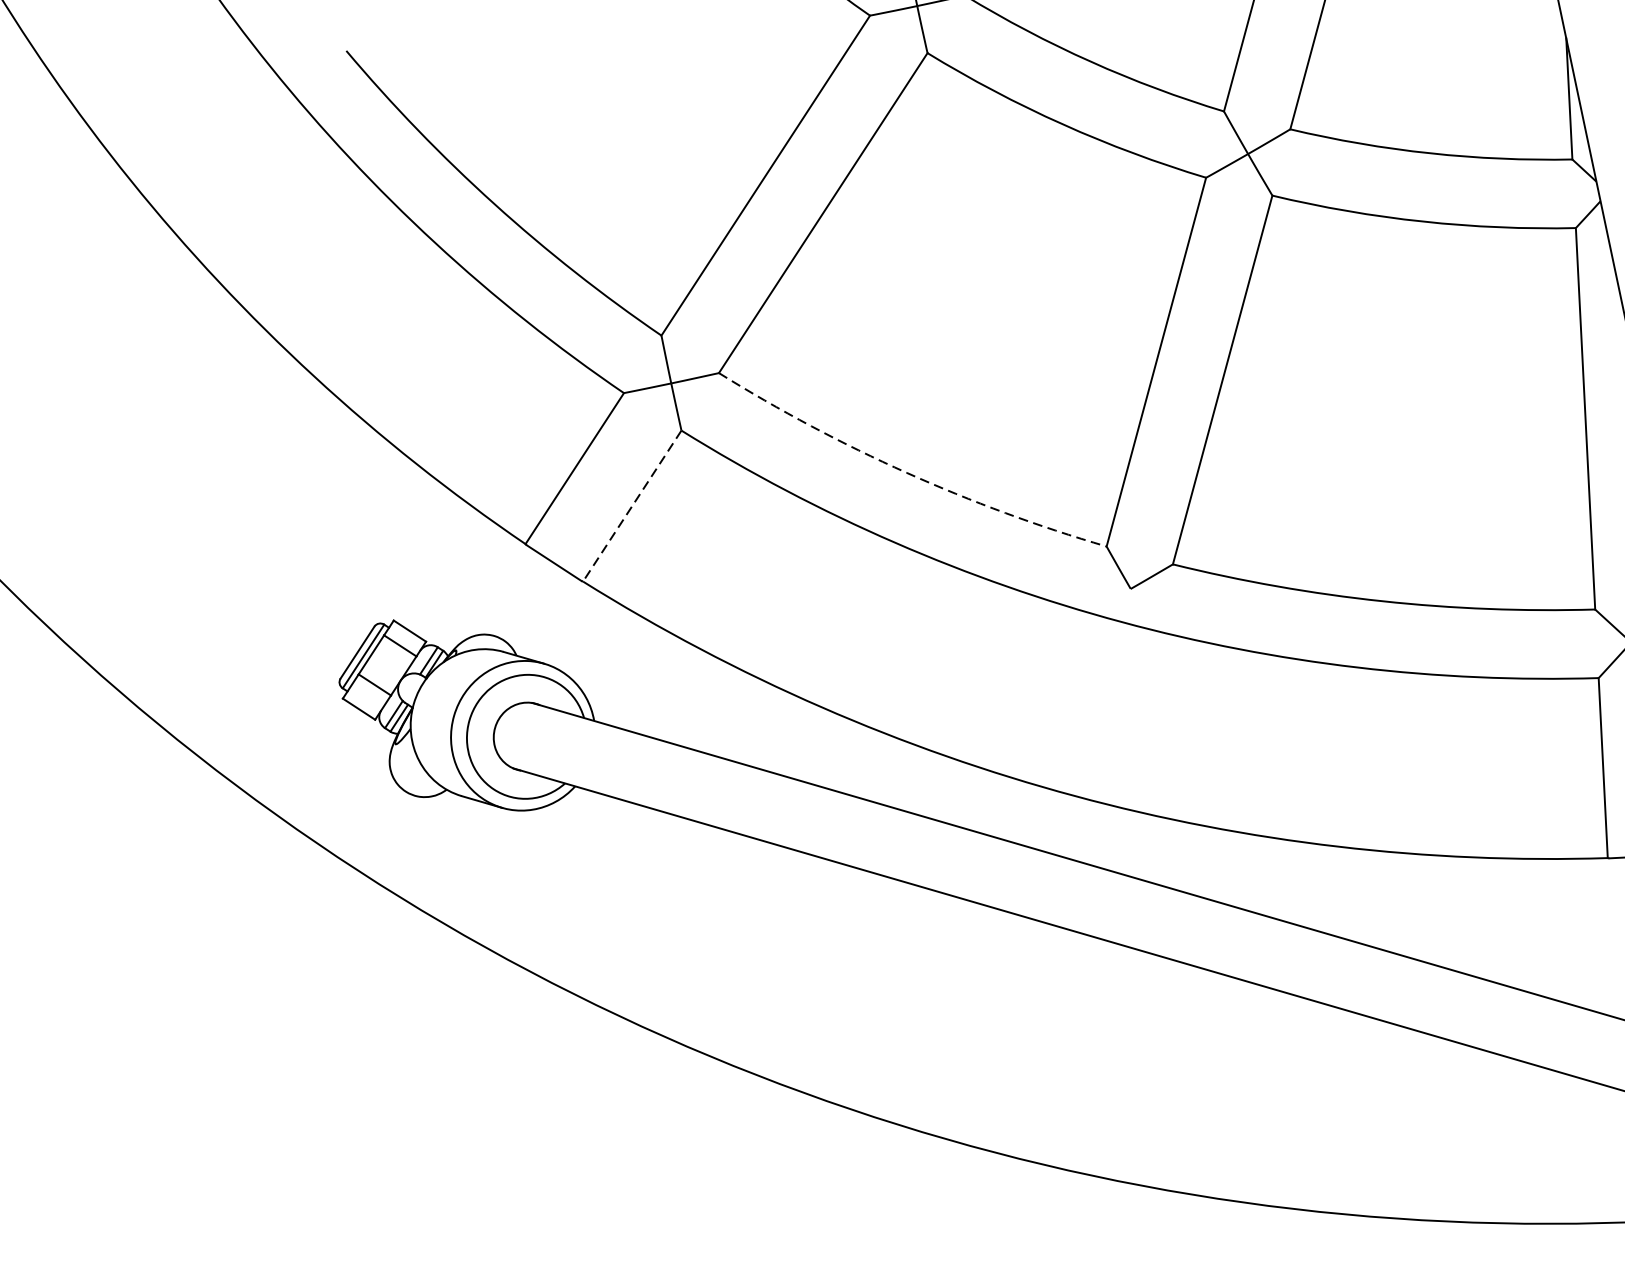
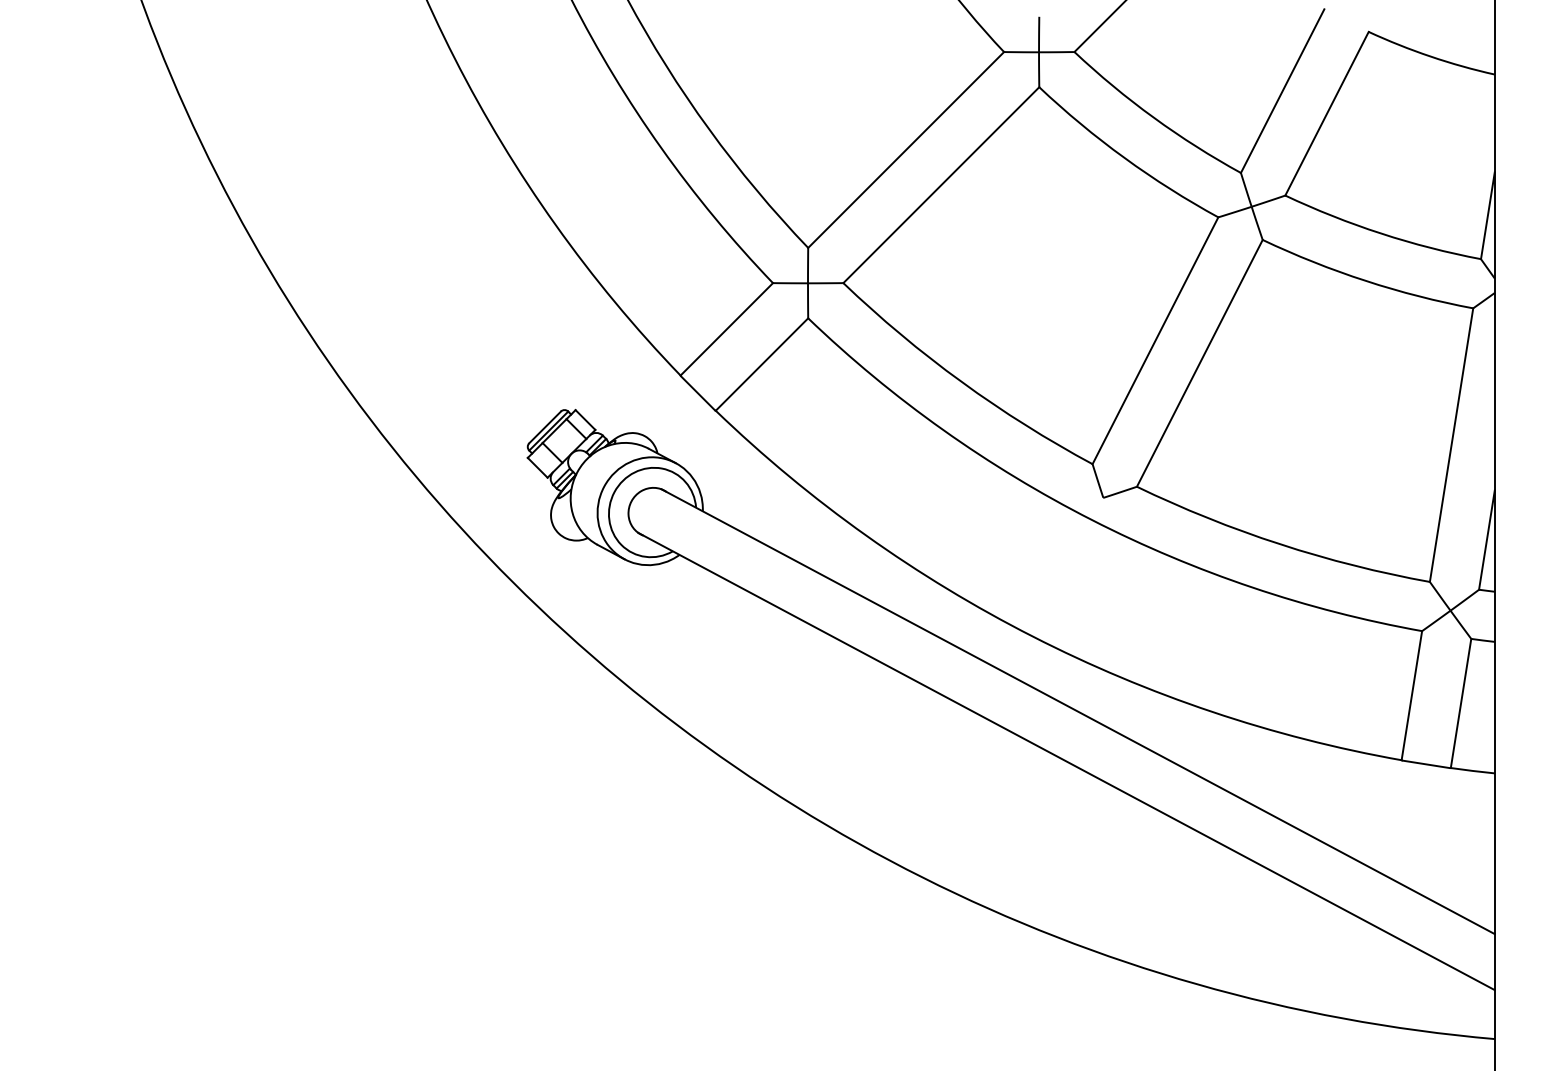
arc: (906, 473) -> (961, 382), dashed -> solid
line: (631, 506) -> (761, 364), dashed -> solid

